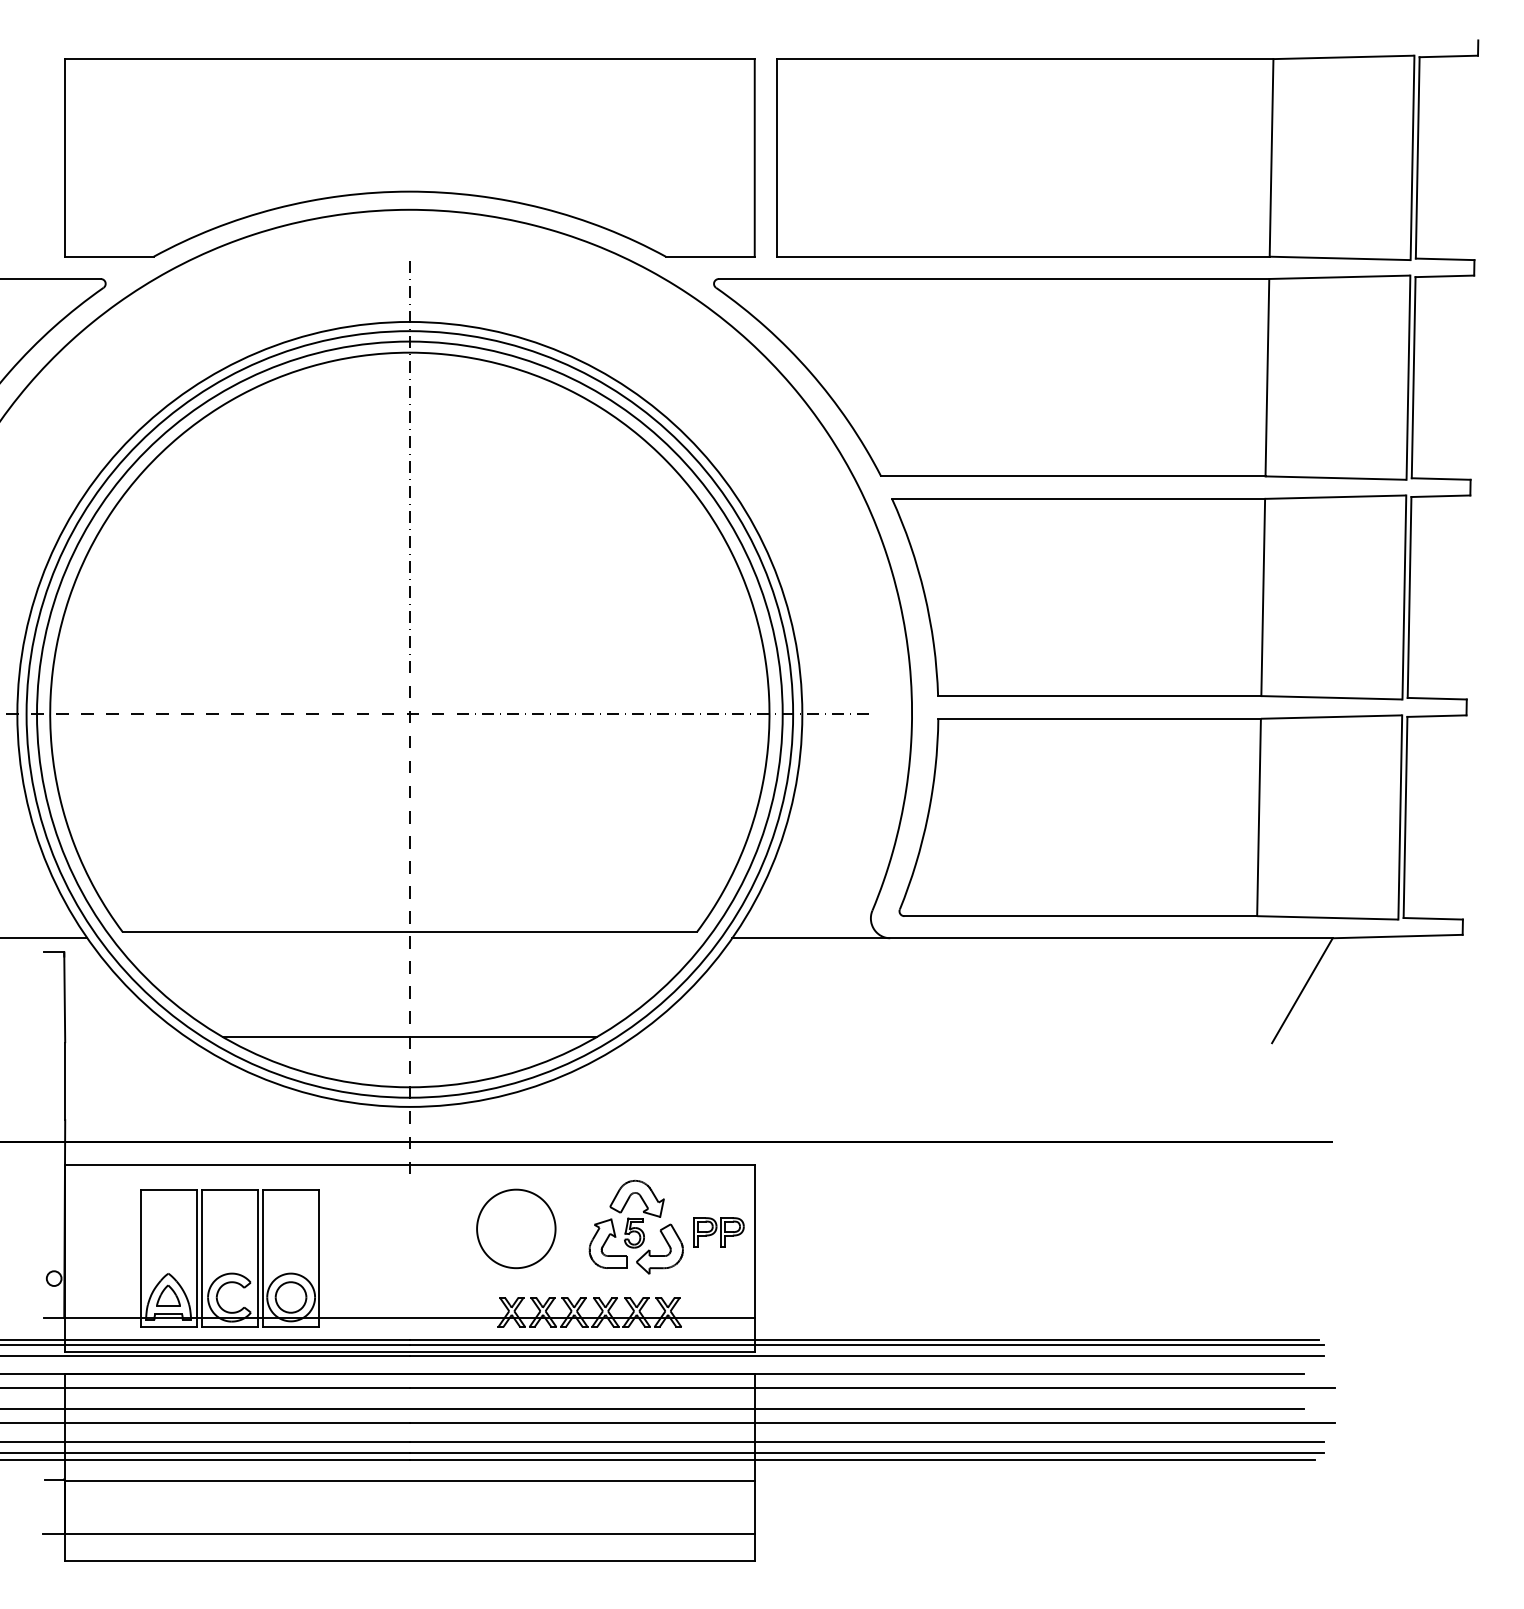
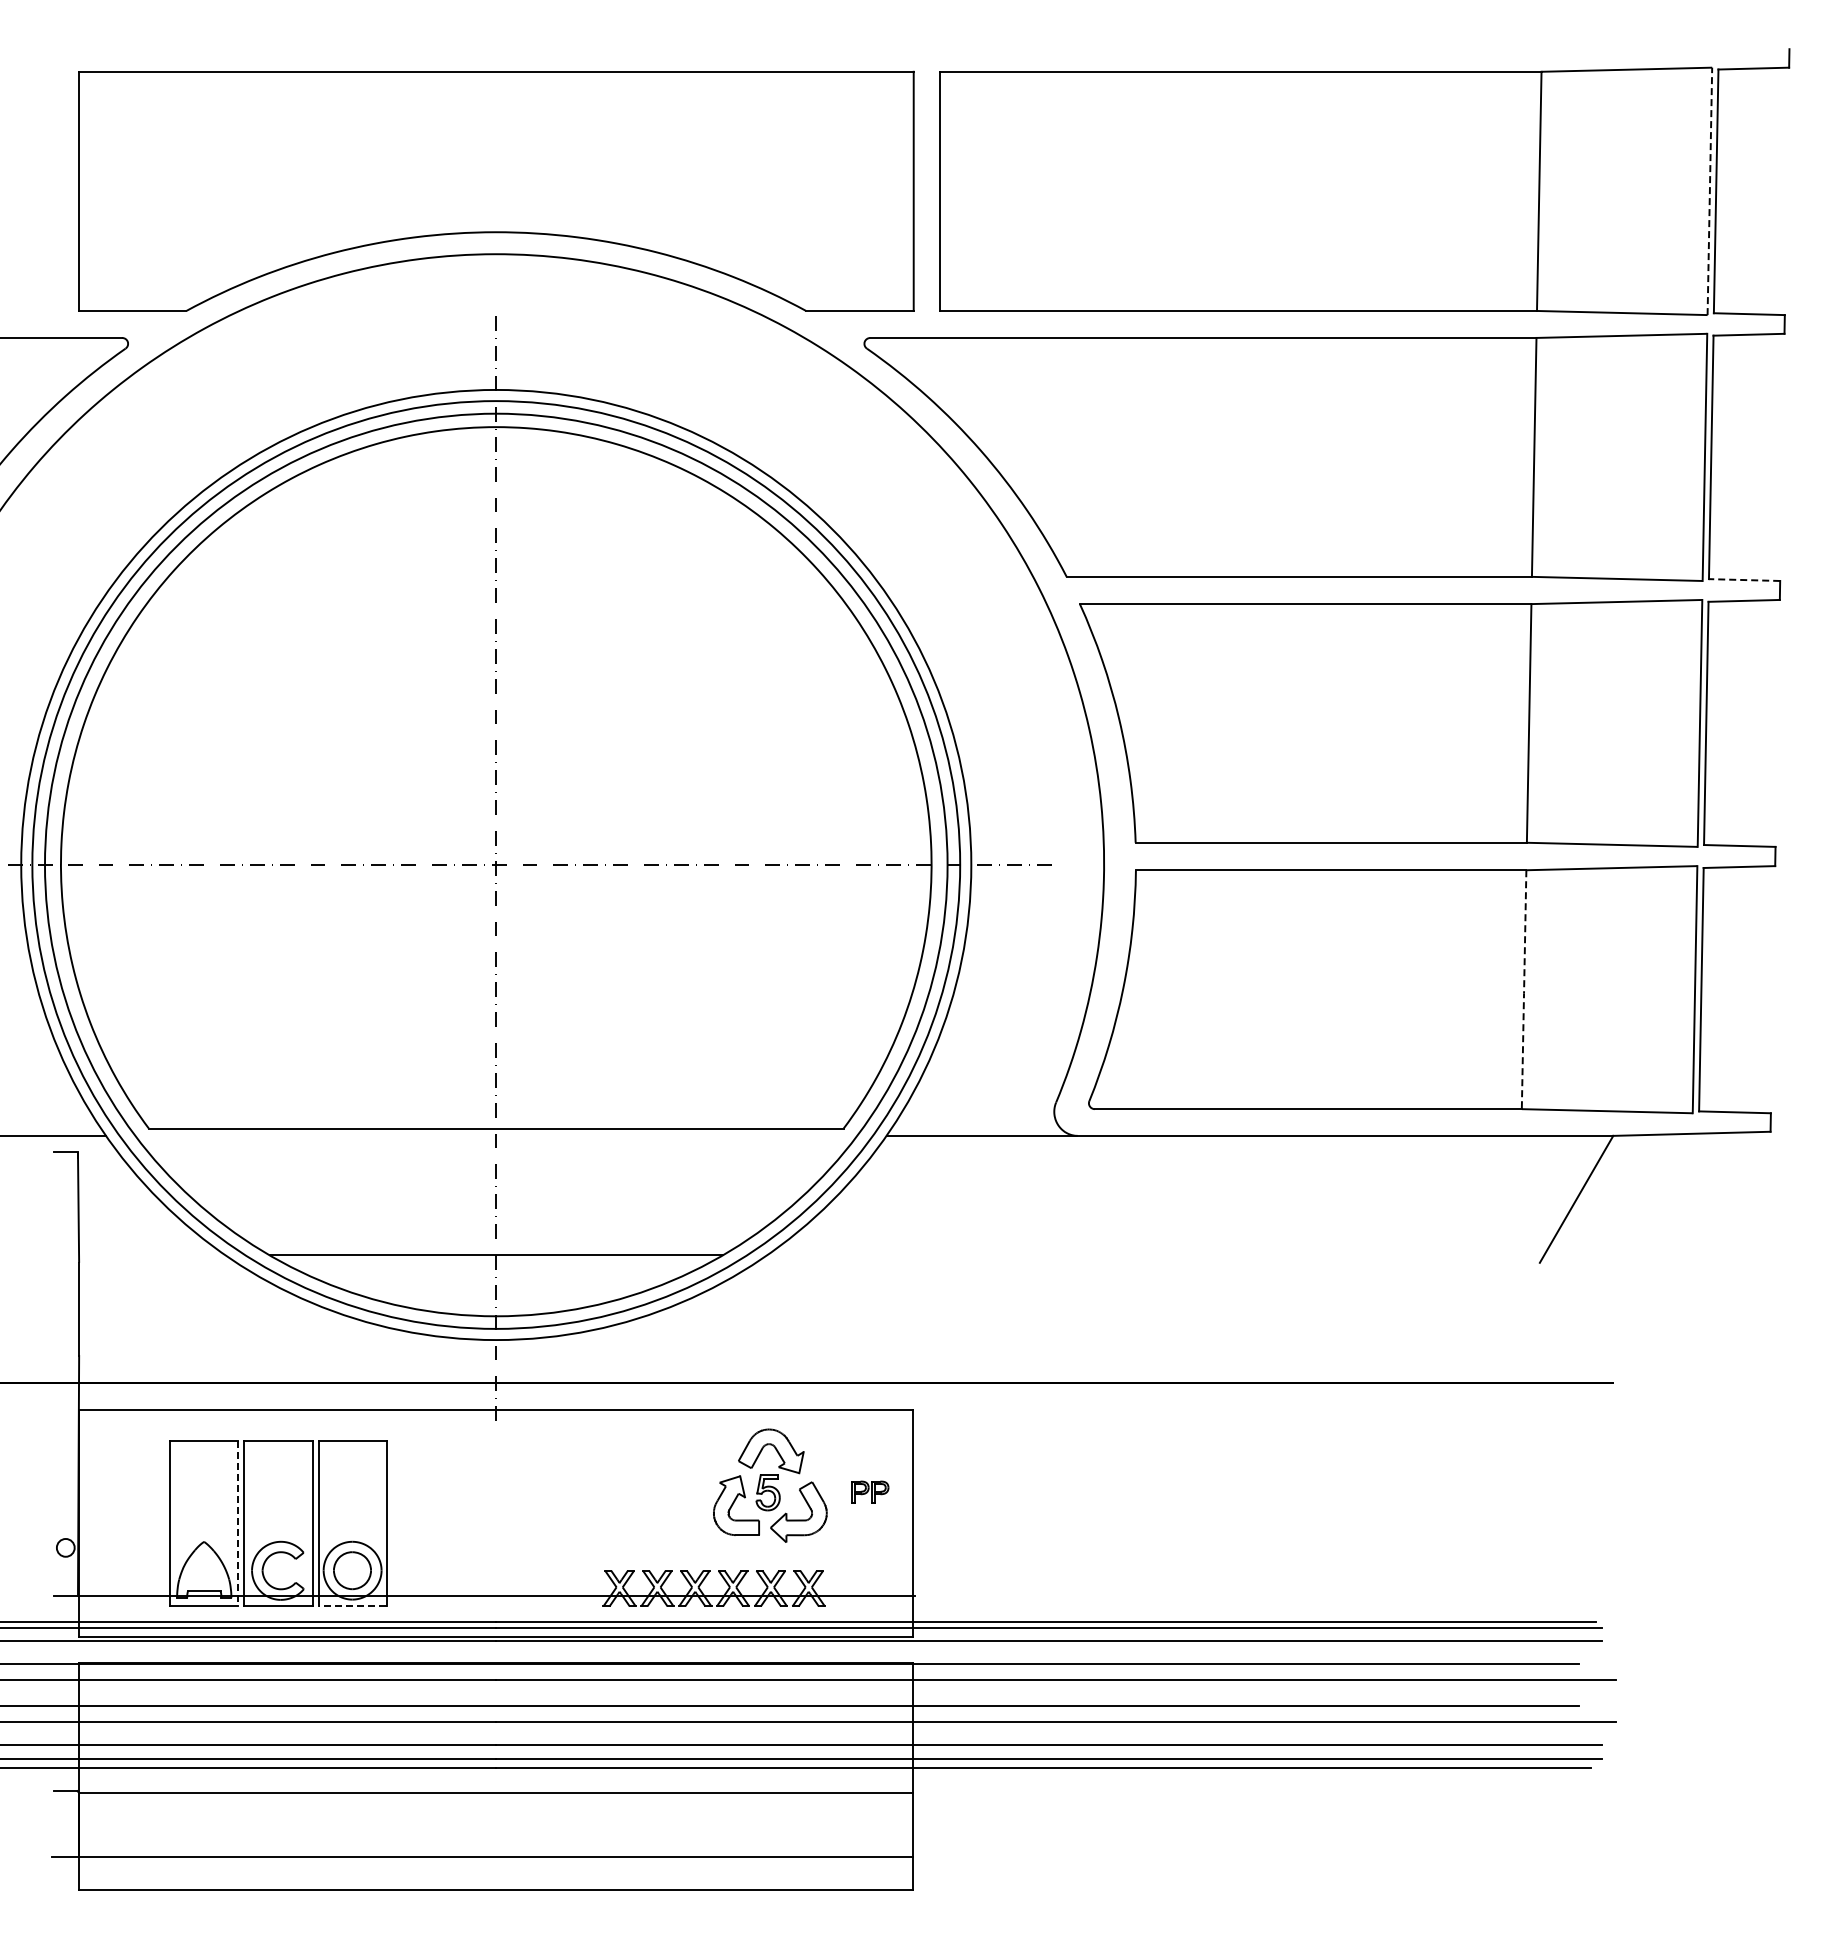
line: (1412, 157) -> (1709, 191), solid -> dashed
line: (1441, 479) -> (1744, 580), solid -> dashed
line: (1259, 818) -> (1524, 990), solid -> dashed
part: (515, 1228) -> (624, 1487), removed
part: (719, 1232) -> (870, 1491), size x0.6
line: (196, 1258) -> (238, 1523), solid -> dashed
part: (167, 1295) -> (203, 1568), removed
line: (291, 1327) -> (352, 1606), solid -> dashed

